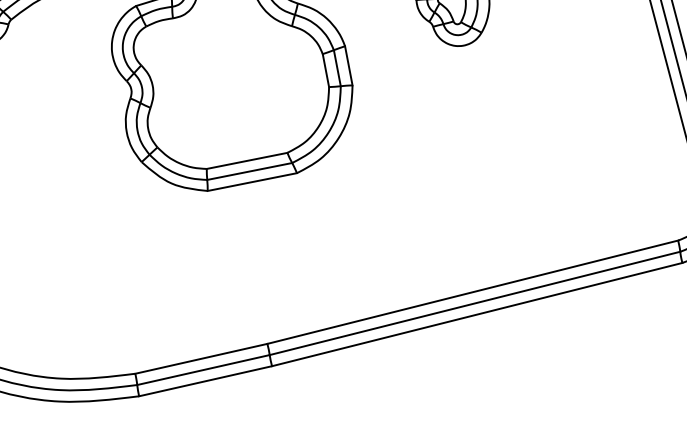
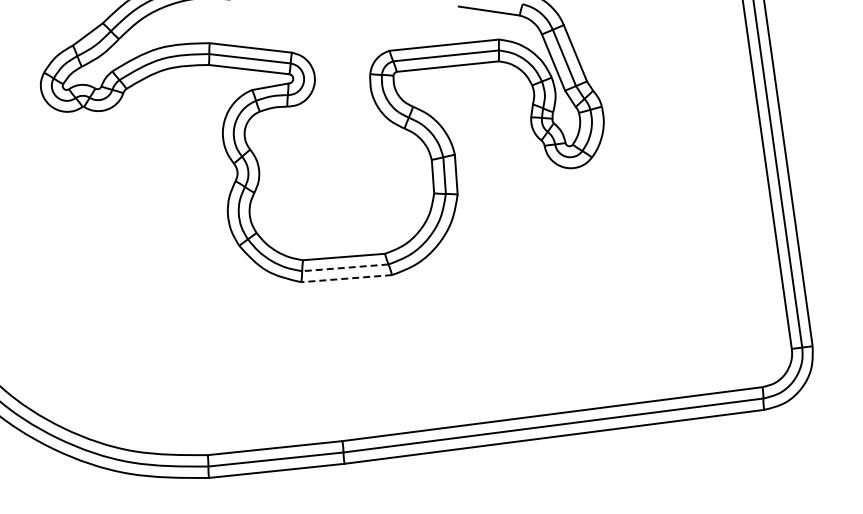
line: (248, 171) -> (344, 267), solid -> dashed
line: (252, 181) -> (346, 278), solid -> dashed

